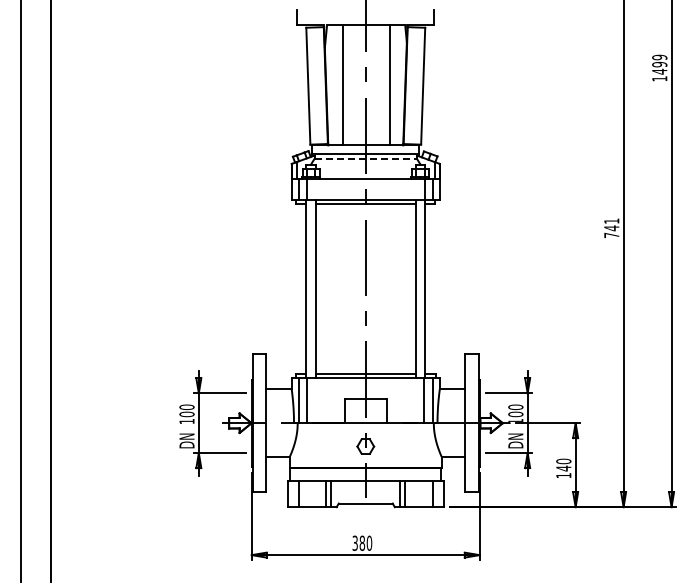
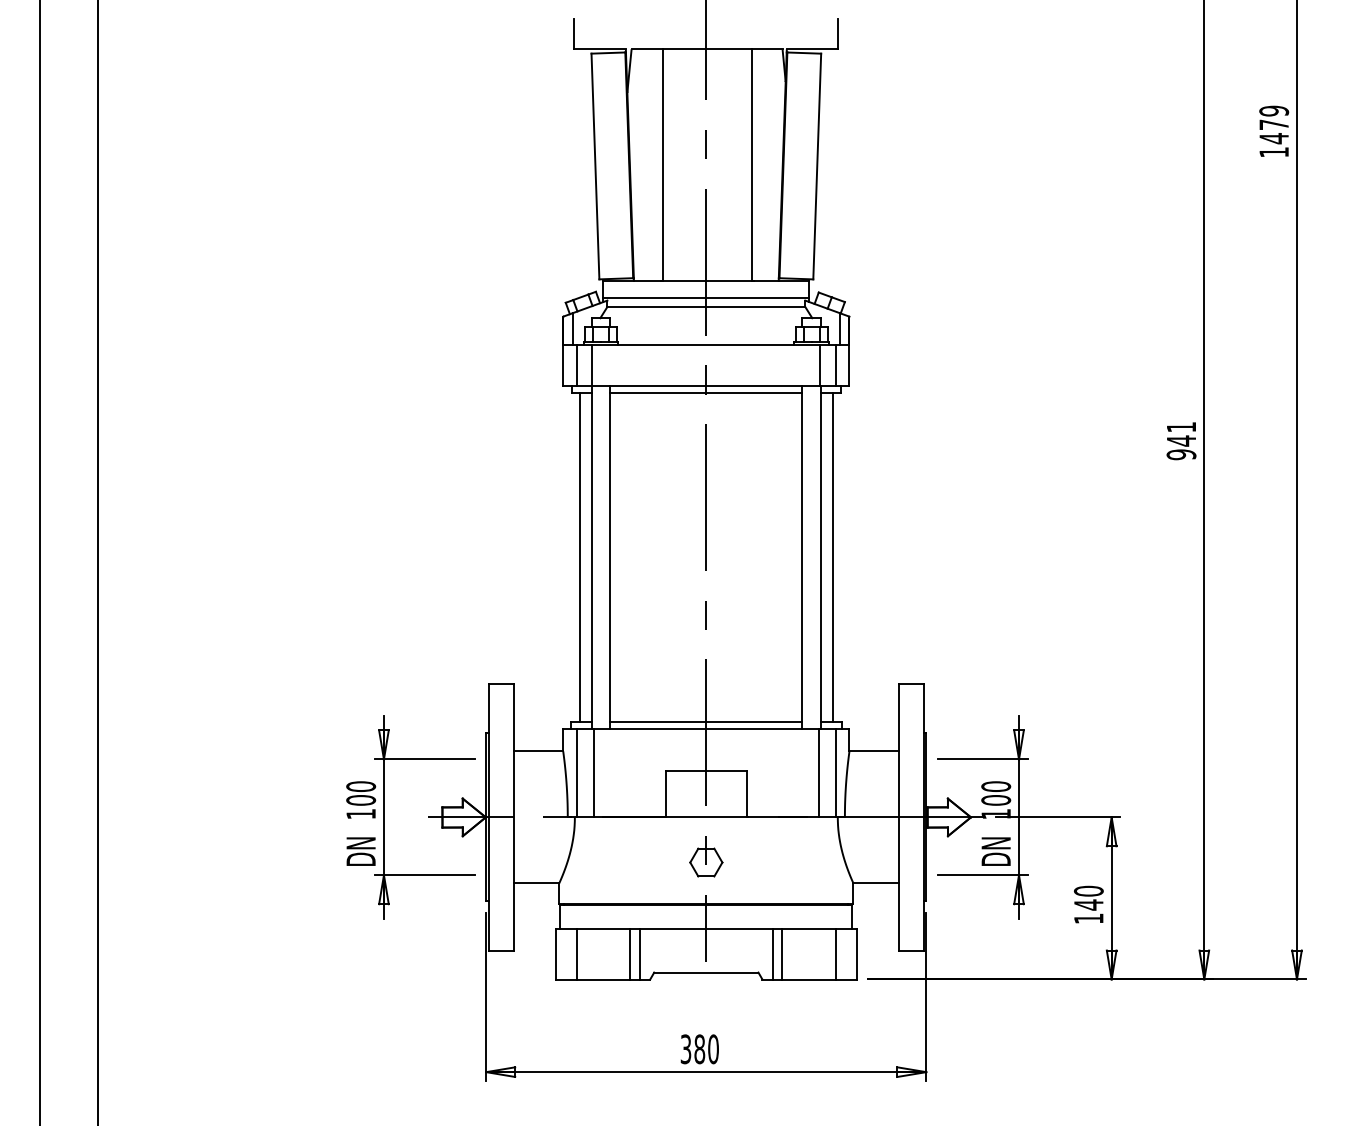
text: (659, 64) -> (1273, 124), 1499 -> 1479
line: (366, 158) -> (707, 306), dashed -> solid
text: (611, 235) -> (1180, 454), 741 -> 941
line: (300, 288) -> (580, 557), added
line: (431, 288) -> (833, 557), added

